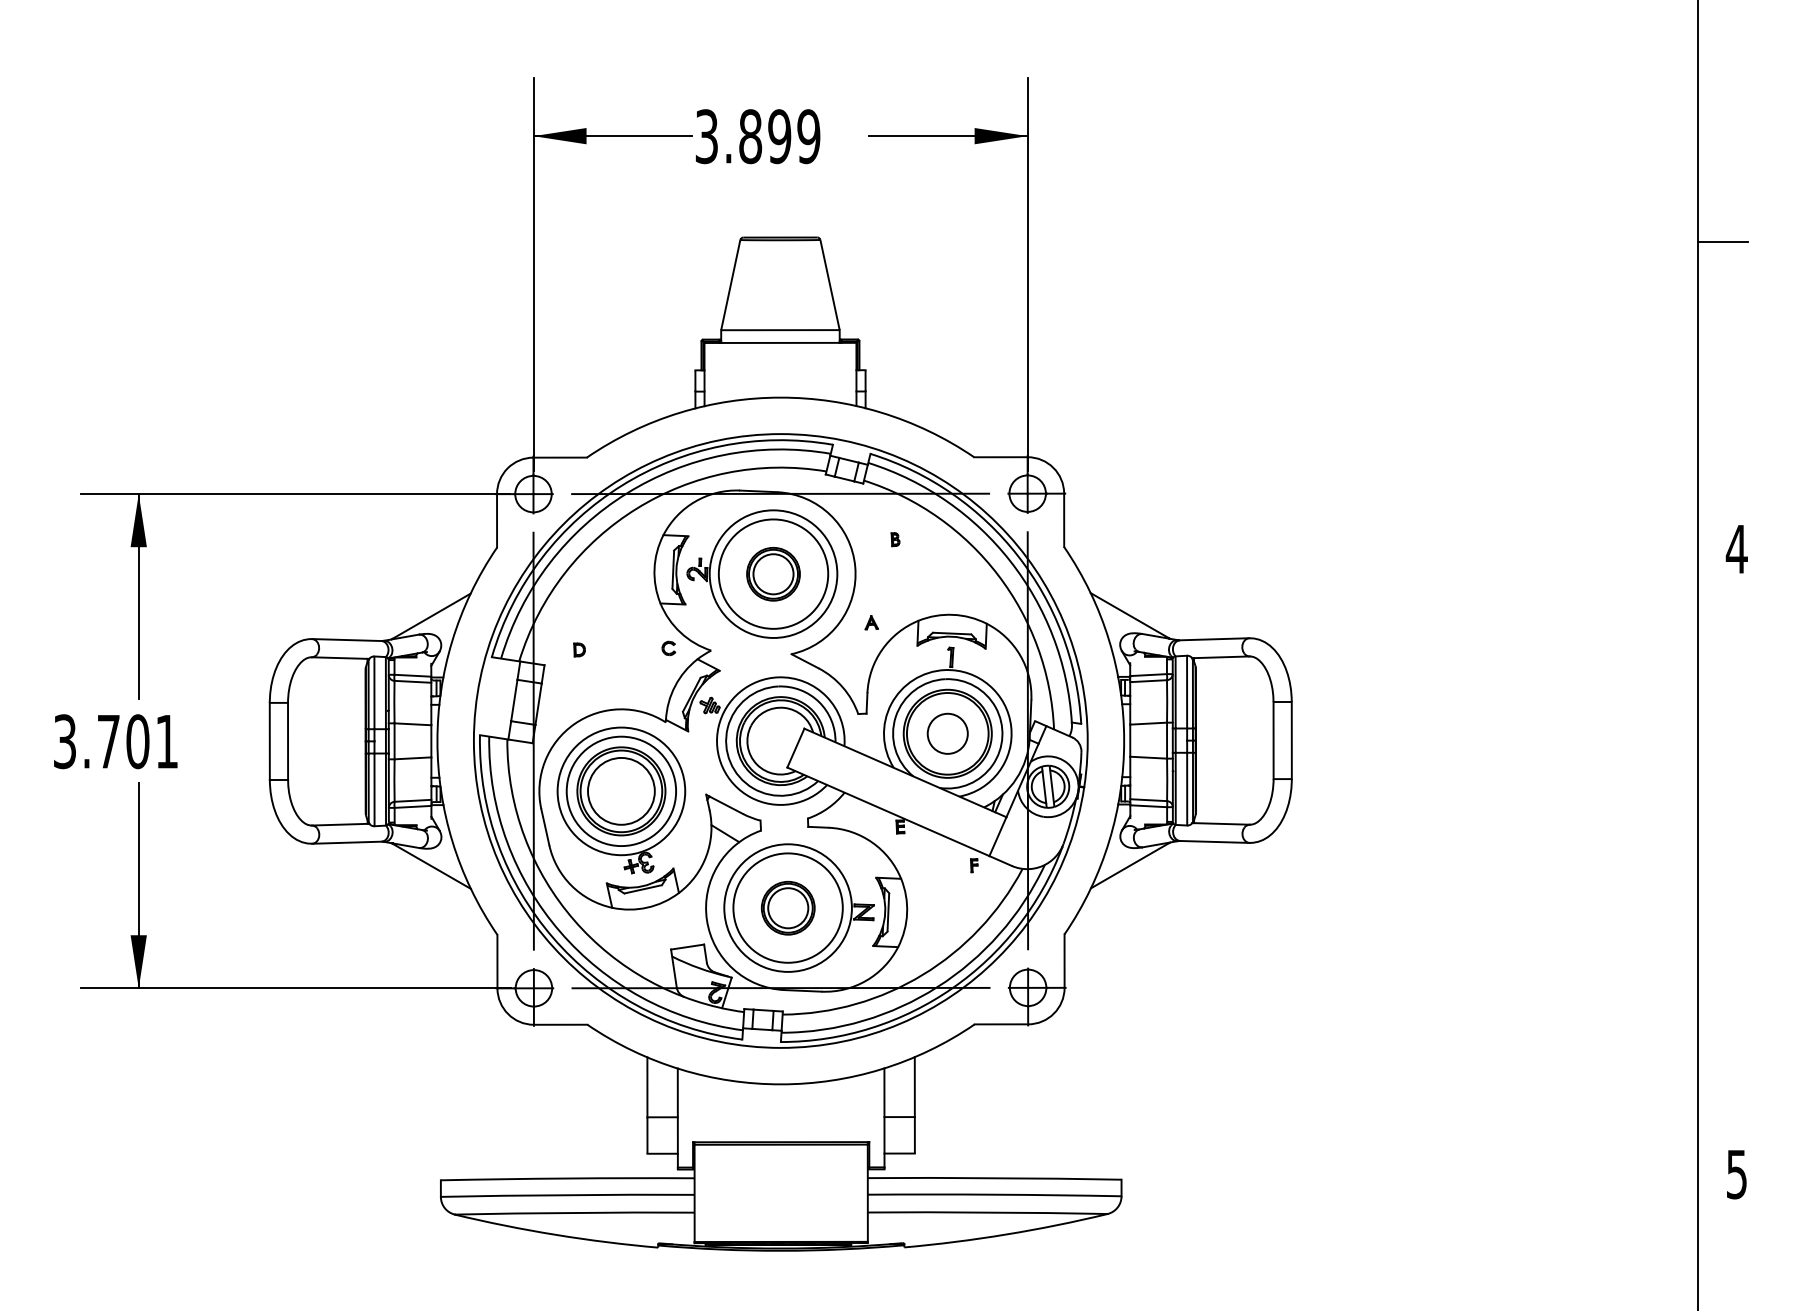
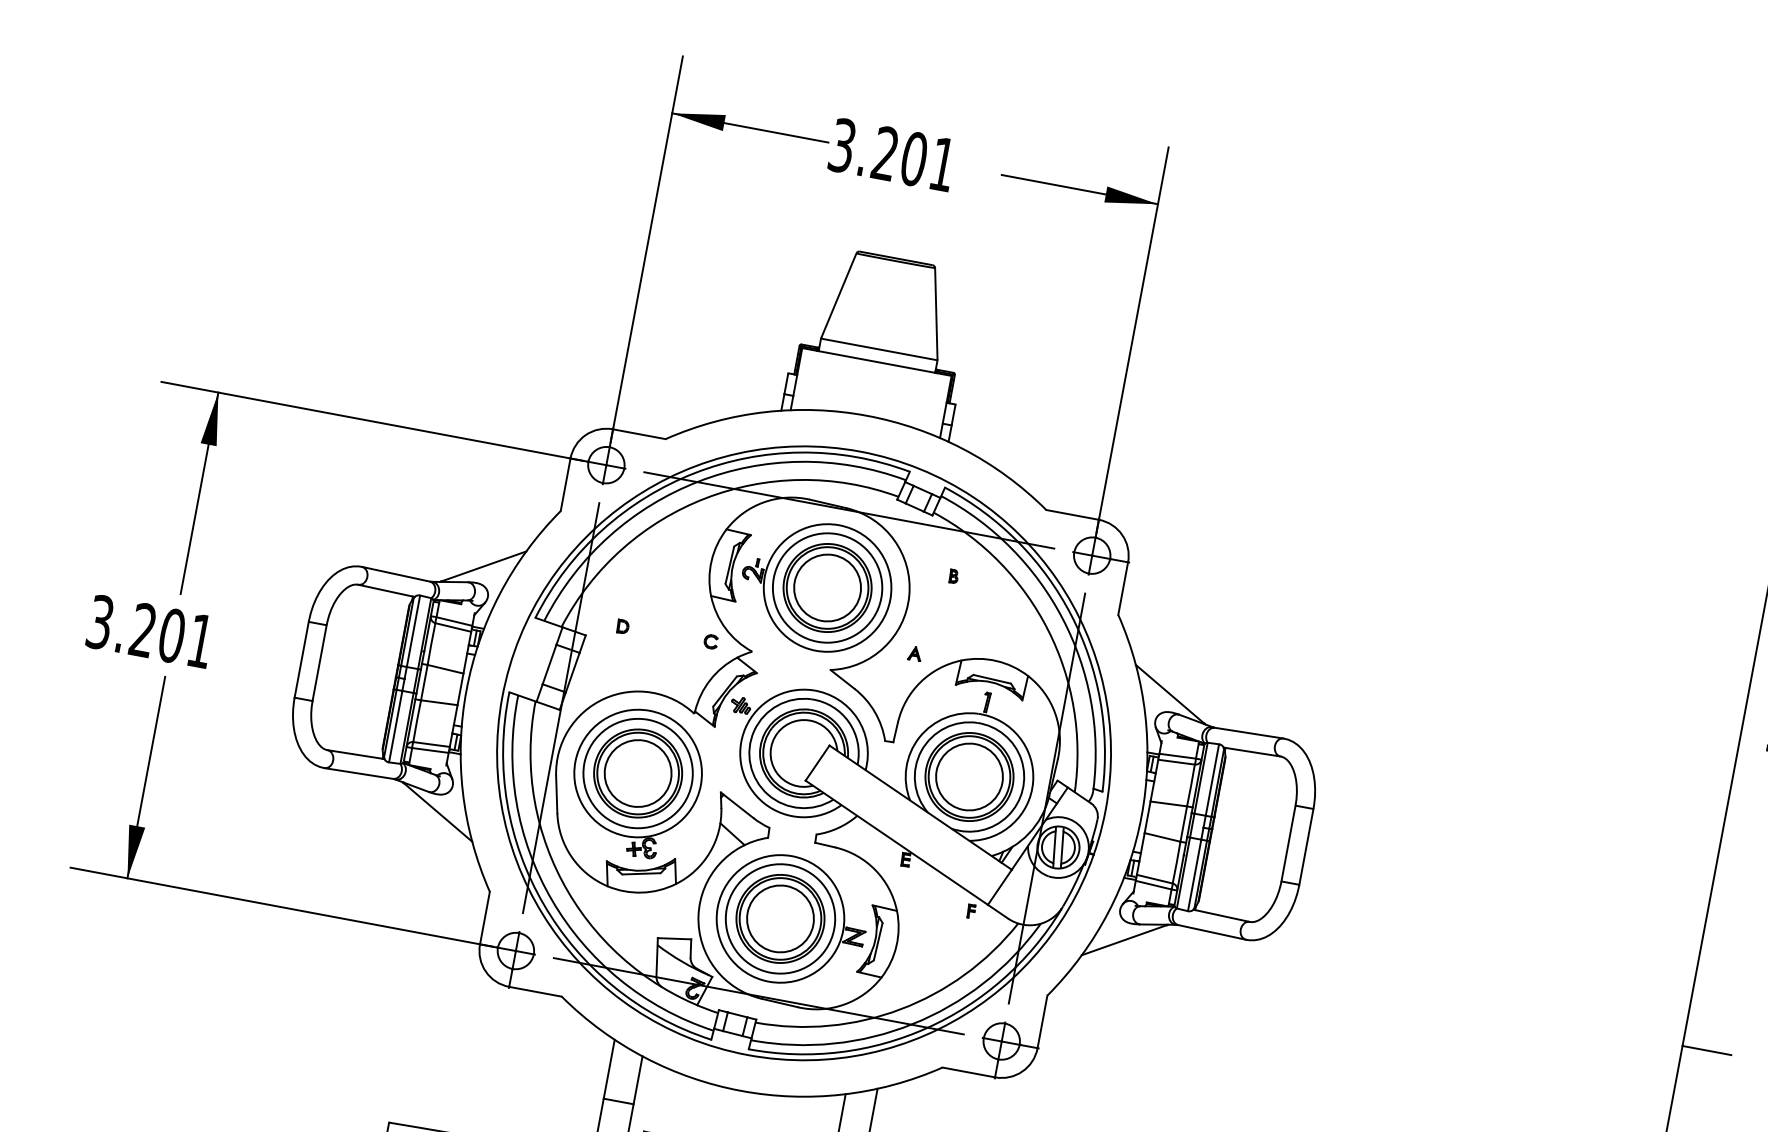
text: (779, 136) -> (913, 158), 3.899 -> 3.201
part: (773, 574) -> (827, 588), size x1.67
circle: (947, 733) -> (969, 776), size x1.67
text: (108, 741) -> (143, 630), 3.701 -> 3.201
line: (1722, 867) -> (1706, 1050), added
part: (788, 908) -> (780, 919), size x1.67

